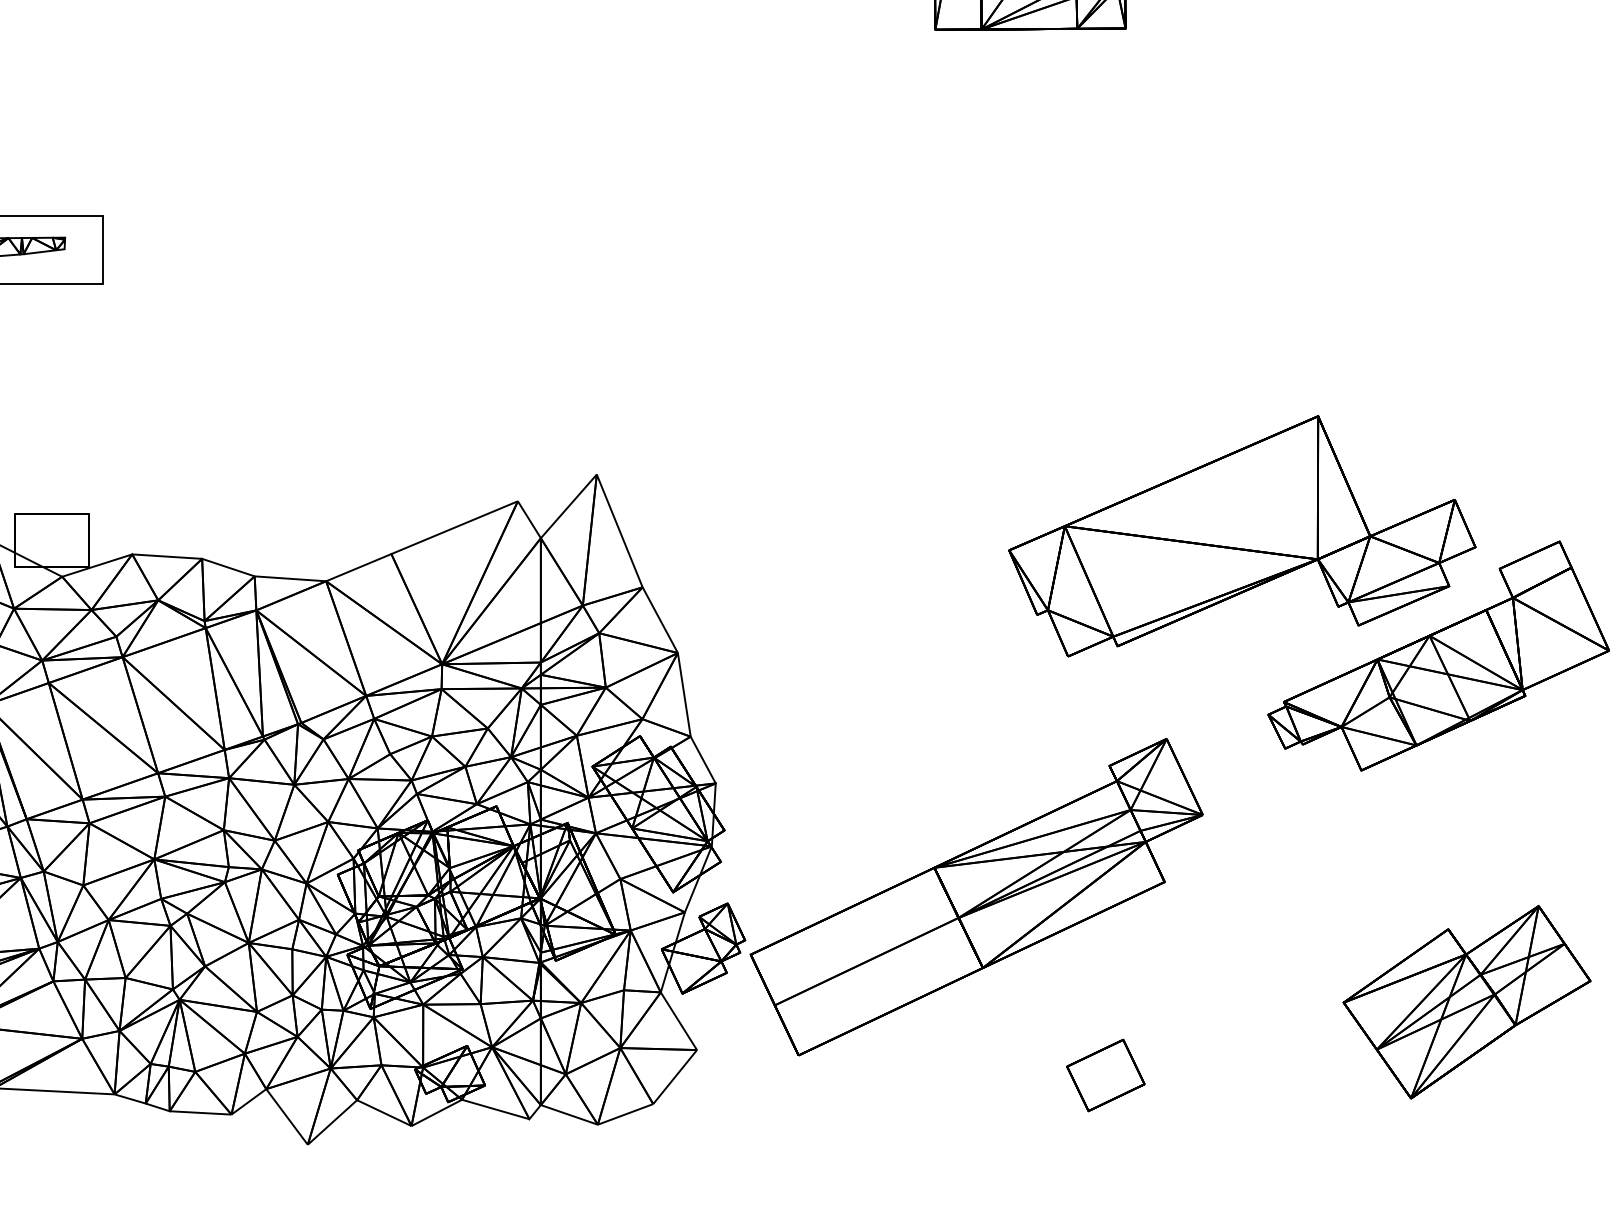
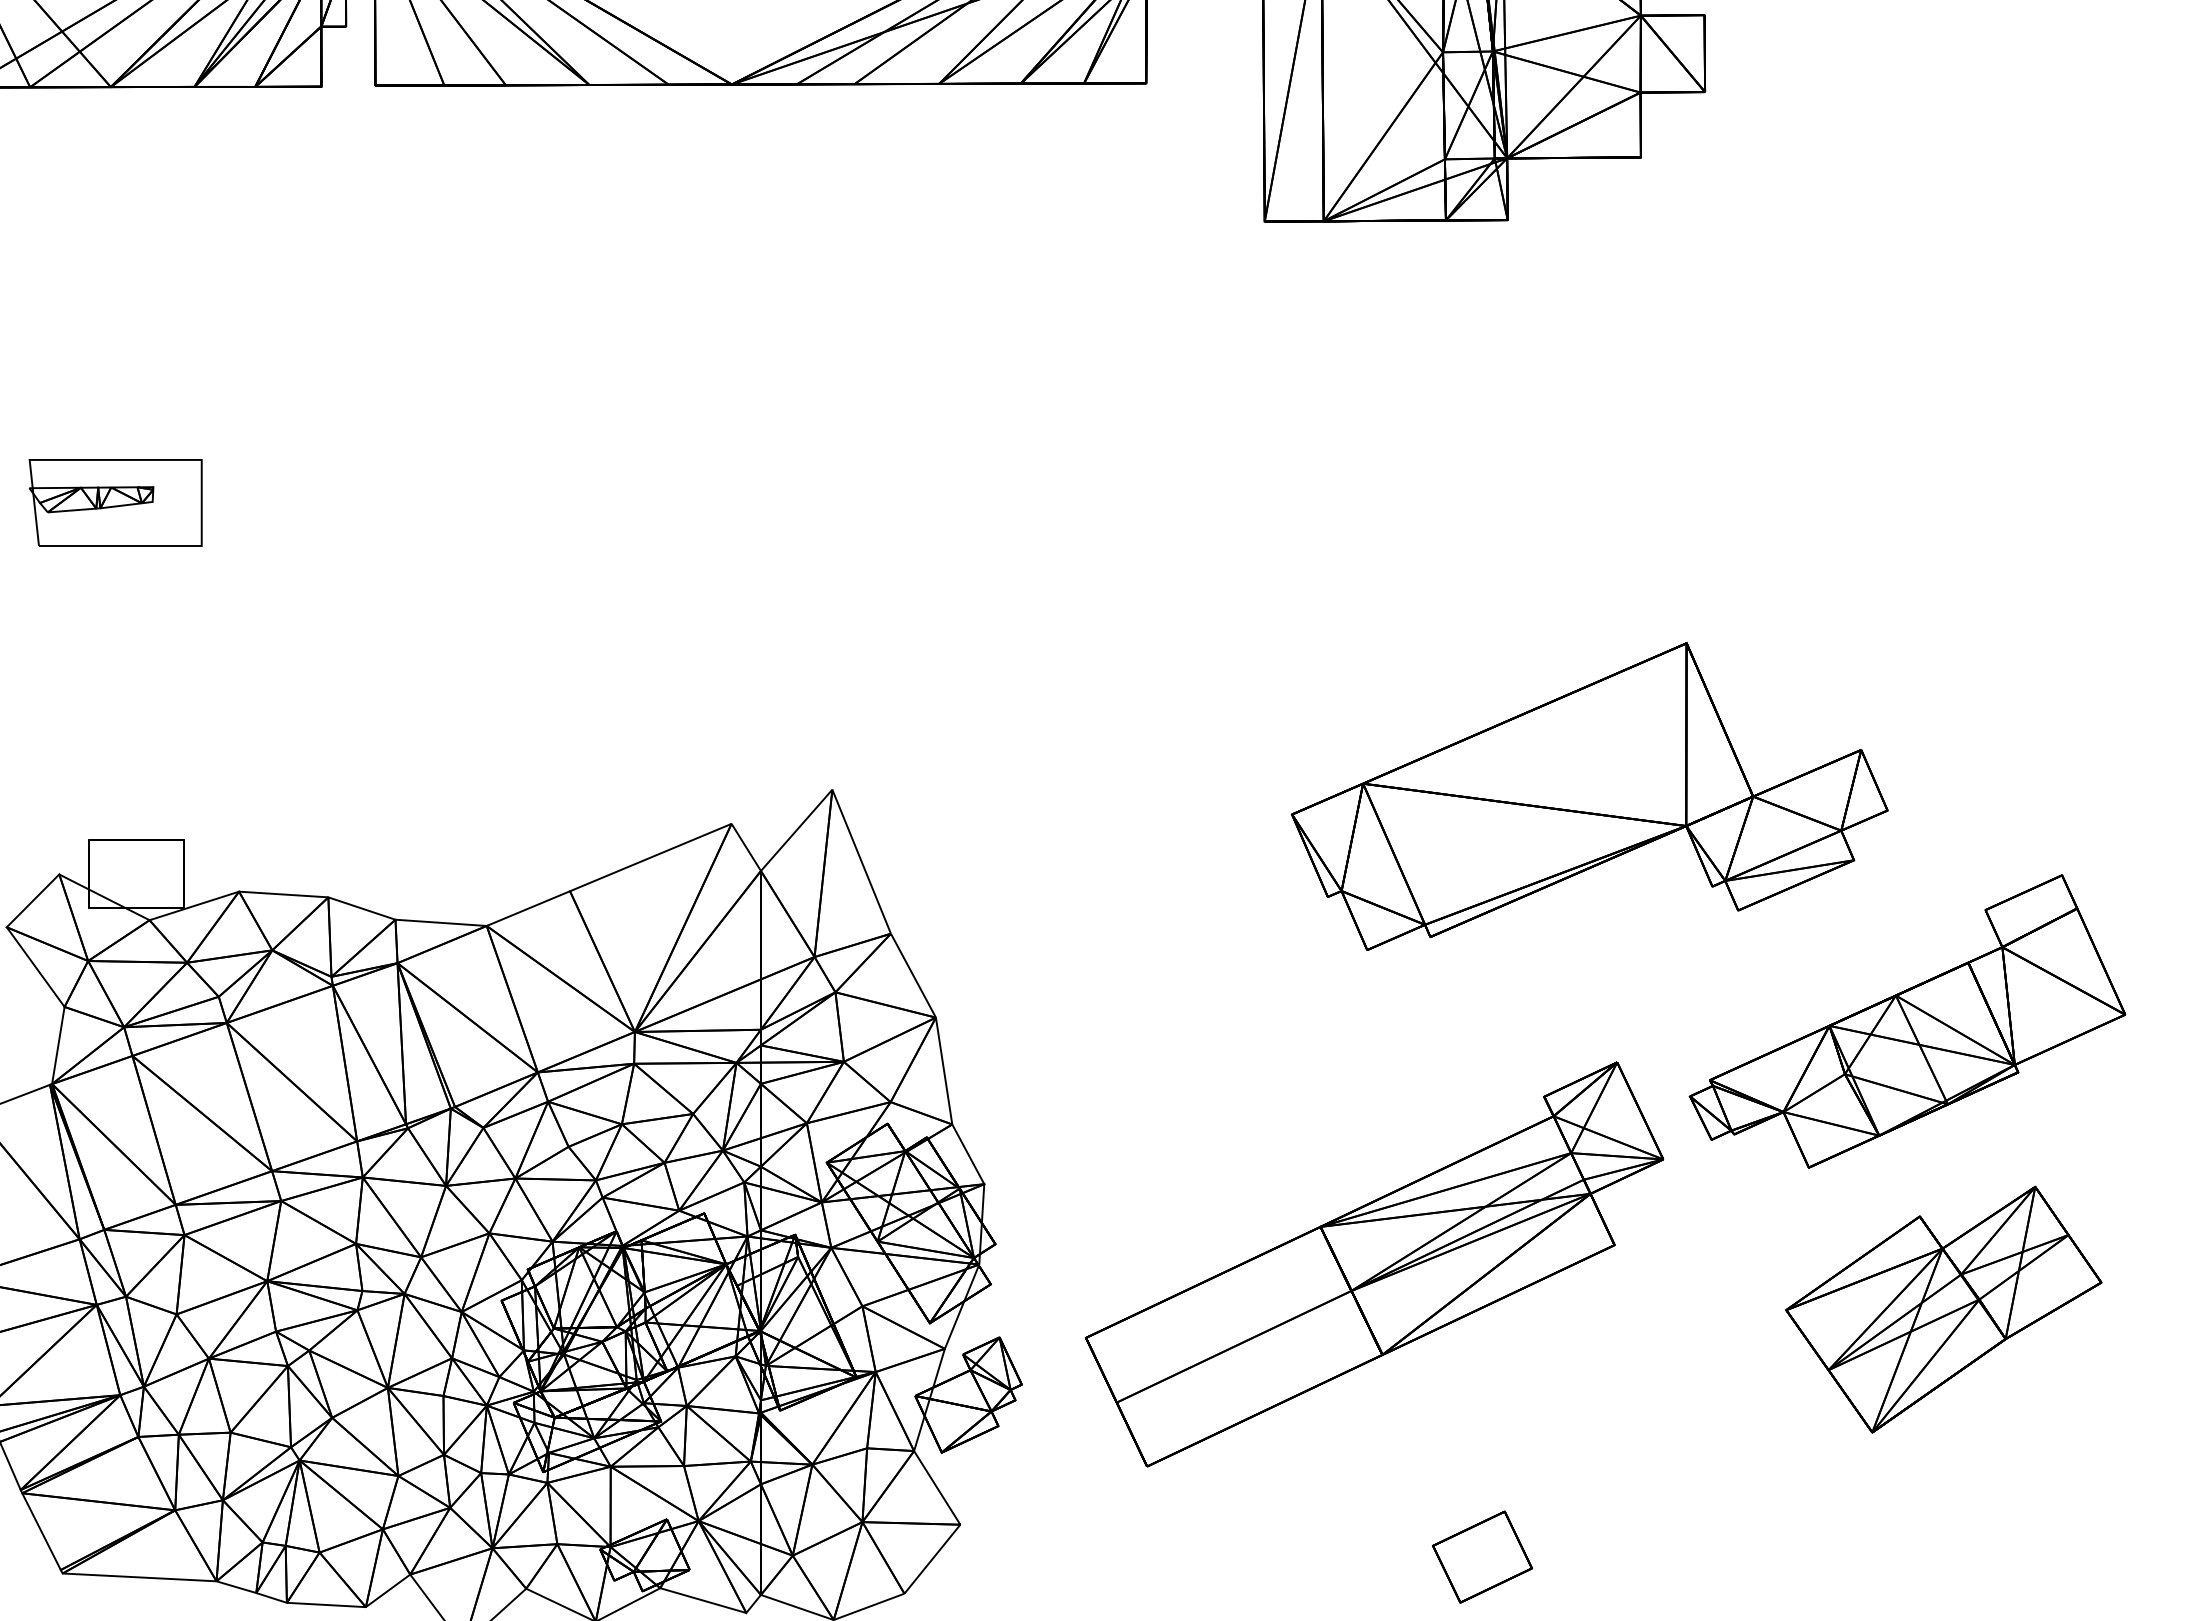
part: (1242, 536) -> (1589, 796), moved
part: (976, 897) -> (1374, 1264), moved
part: (1466, 1002) -> (1943, 1309), moved

